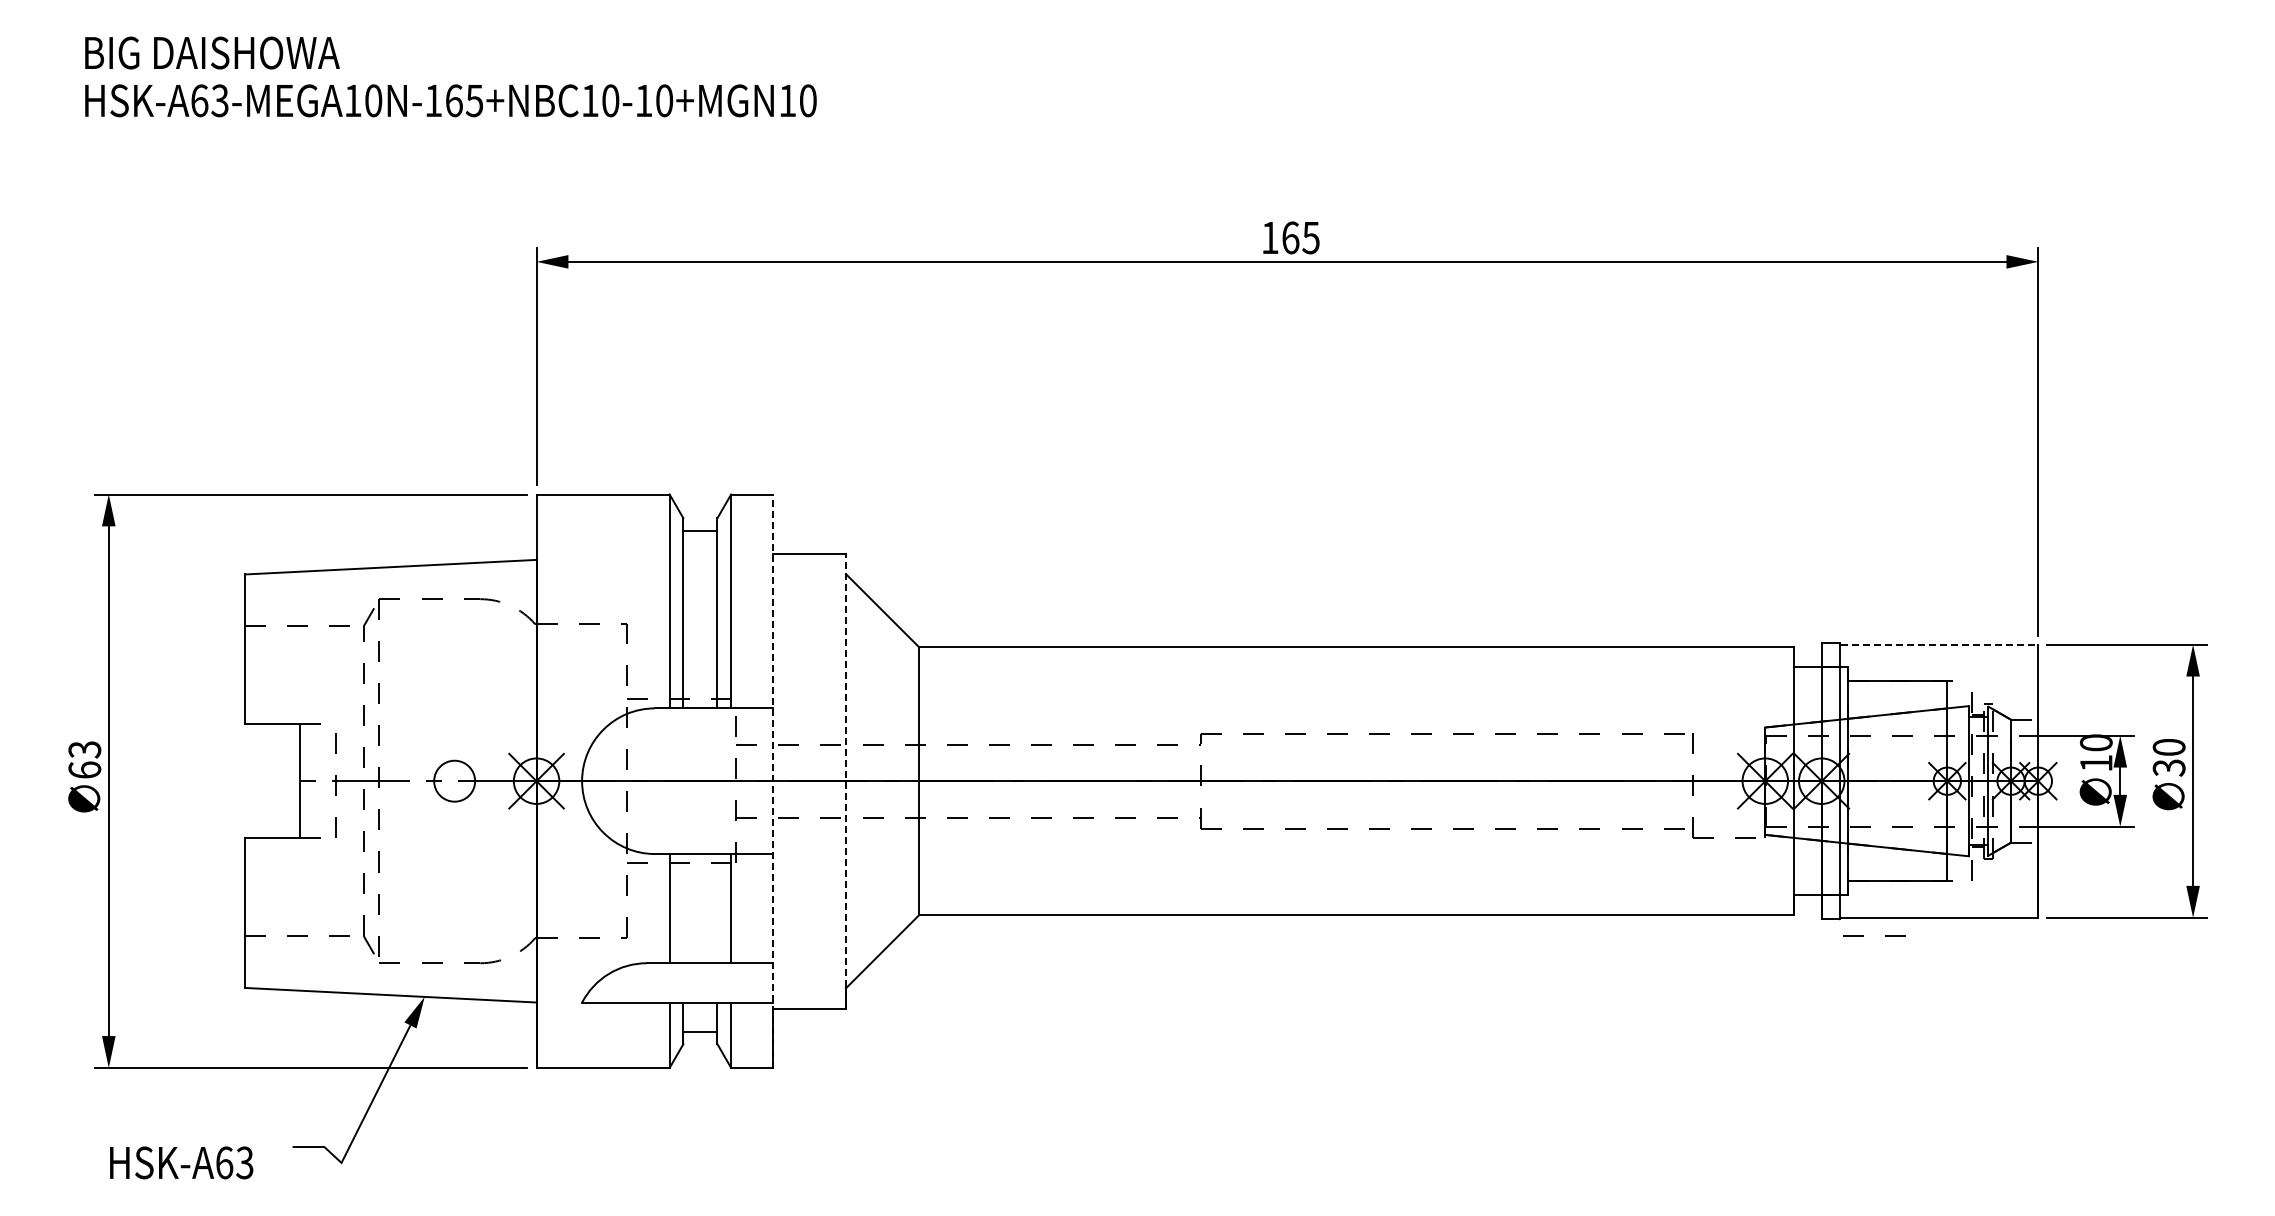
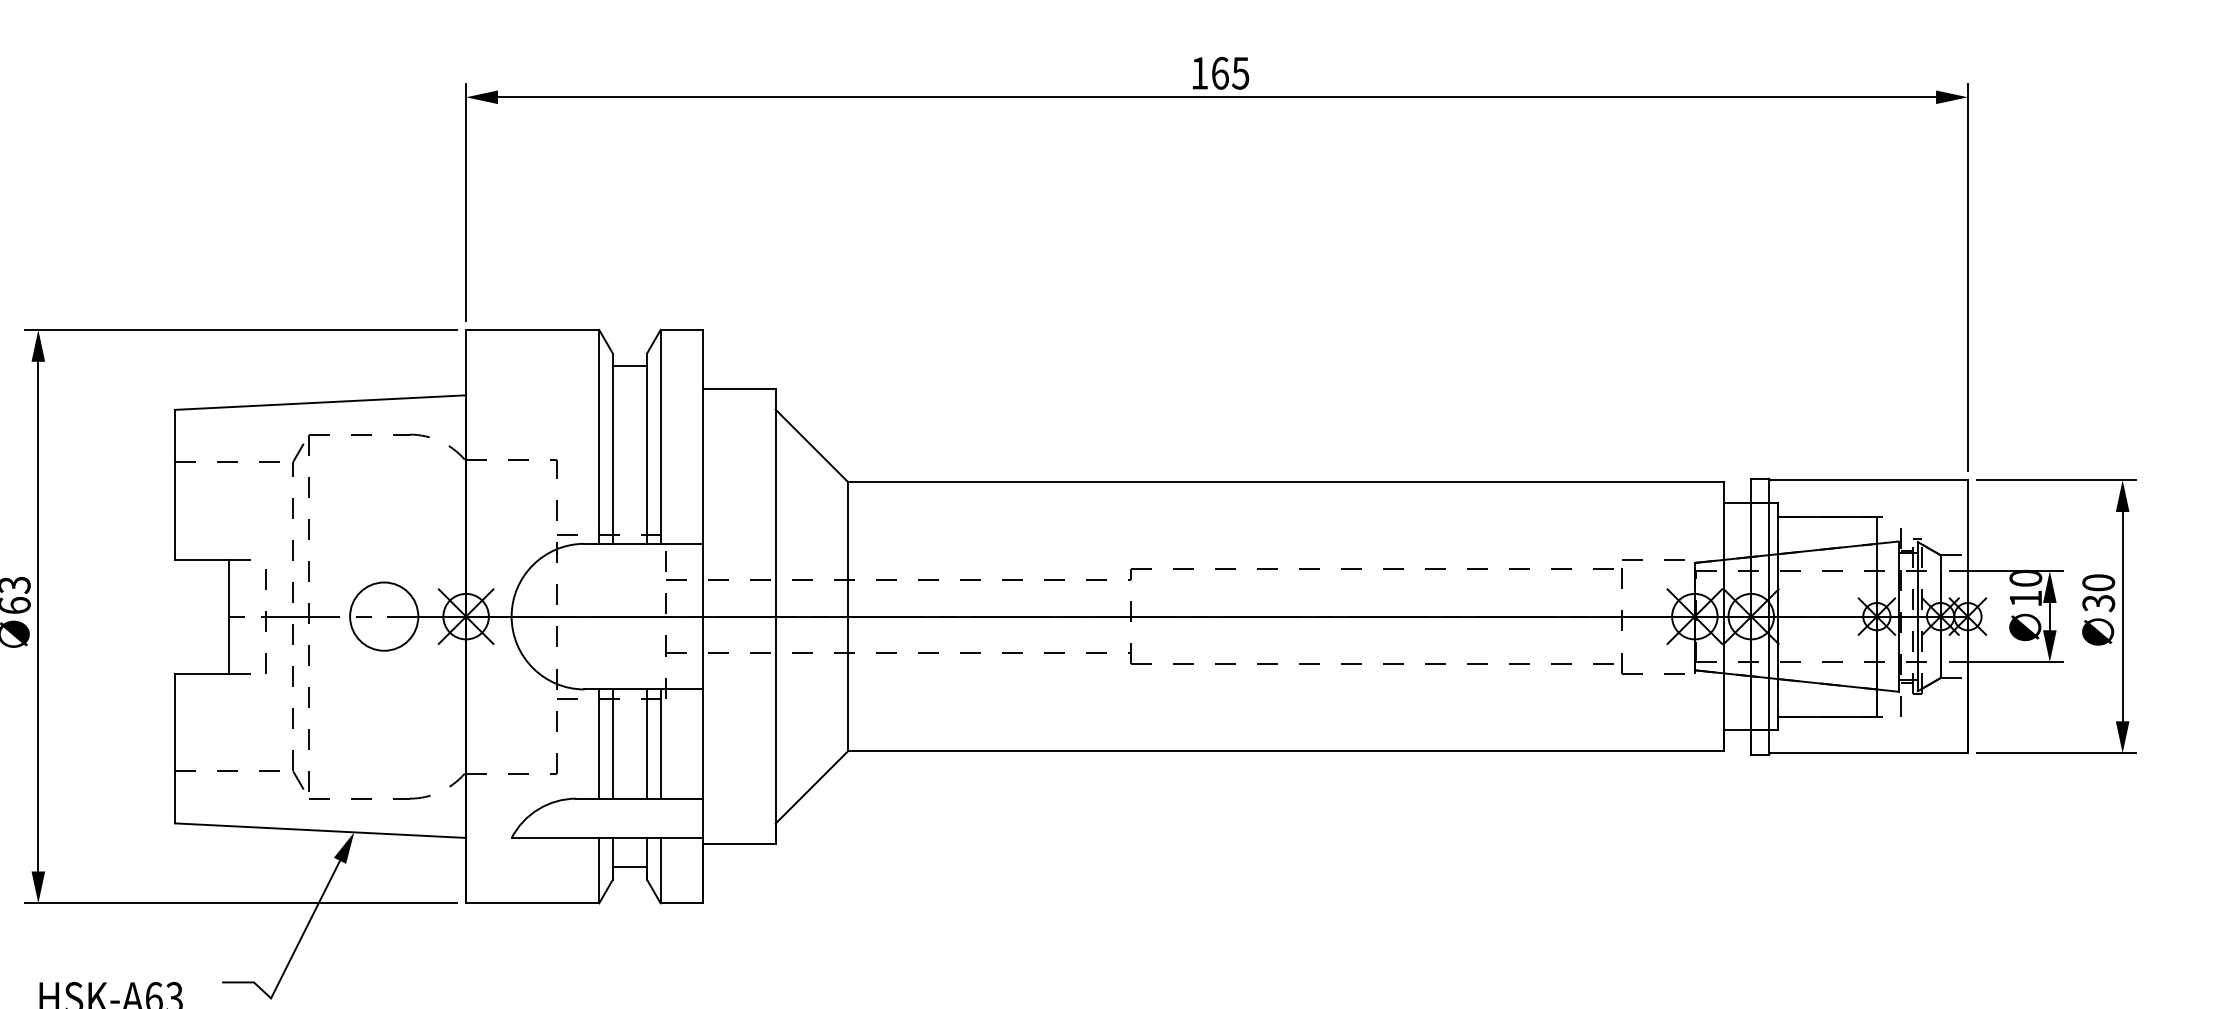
line: (1939, 644) -> (1869, 479), dashed -> solid
circle: (454, 781) -> (384, 616), size x1.67
line: (773, 781) -> (703, 616), dashed -> solid
line: (846, 781) -> (776, 616), dashed -> solid
line: (683, 908) -> (613, 743), added
line: (717, 908) -> (647, 743), added
line: (1863, 935) -> (1643, 558), moved

